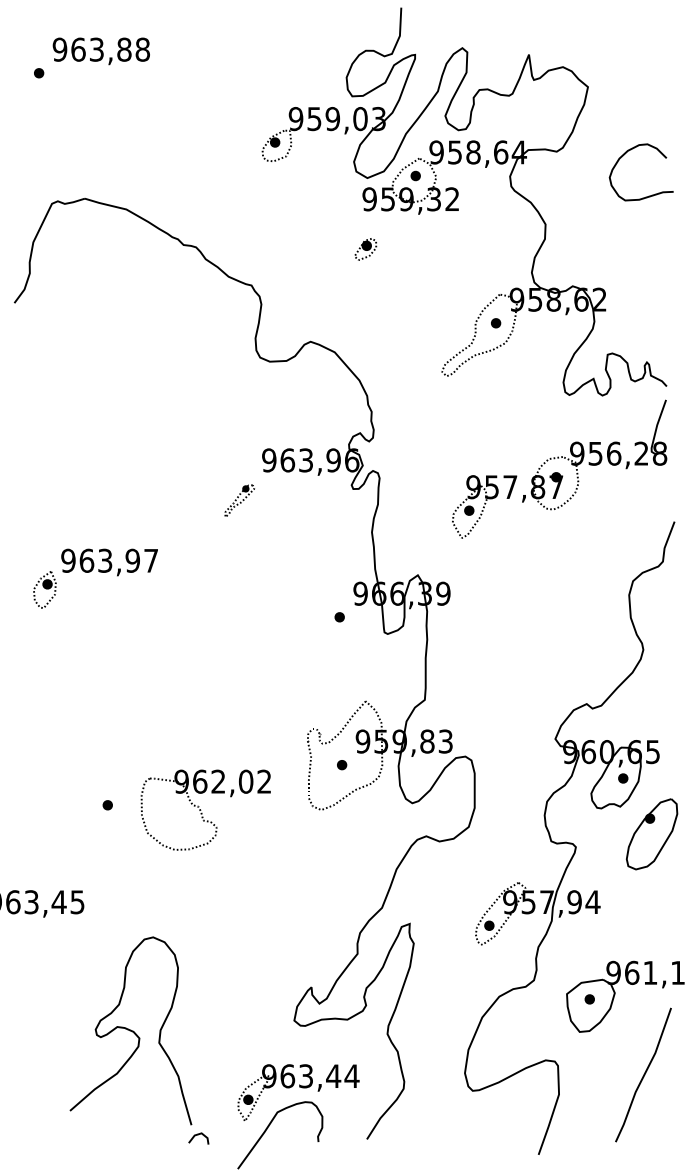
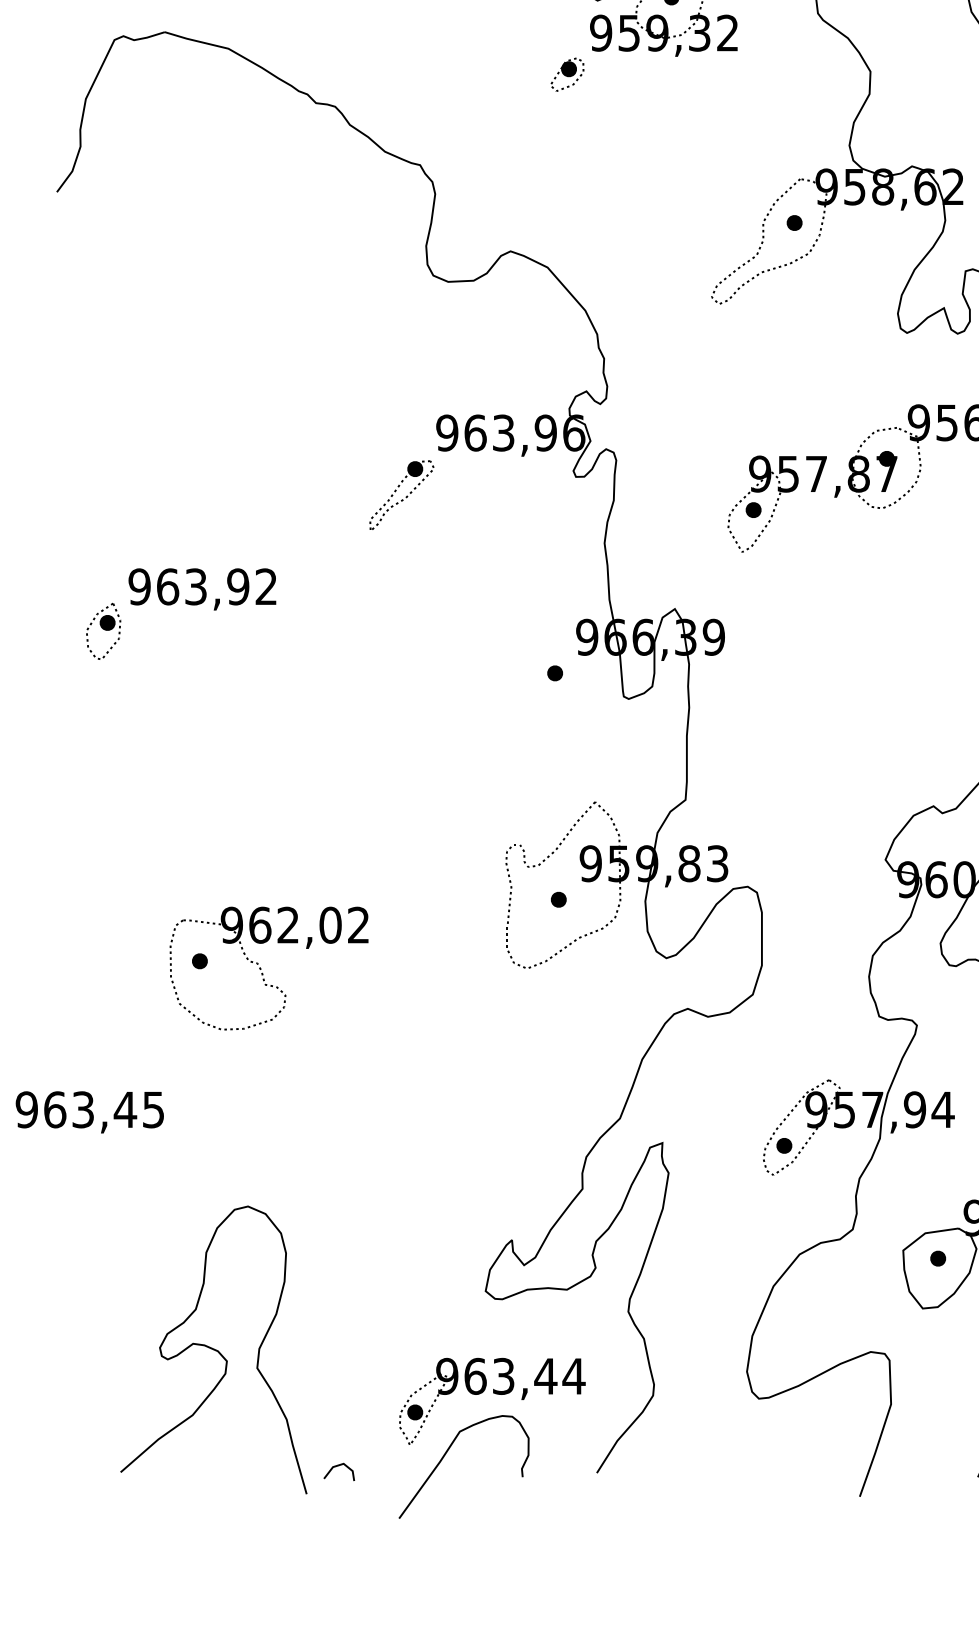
part: (365, 249) -> (567, 74), moved
part: (239, 500) -> (401, 494), size x1.43
text: (150, 560) -> (265, 586), 963,97 -> 963,92
part: (205, 809) -> (268, 967), moved
curve: (130, 1030) -> (213, 1349), moved

